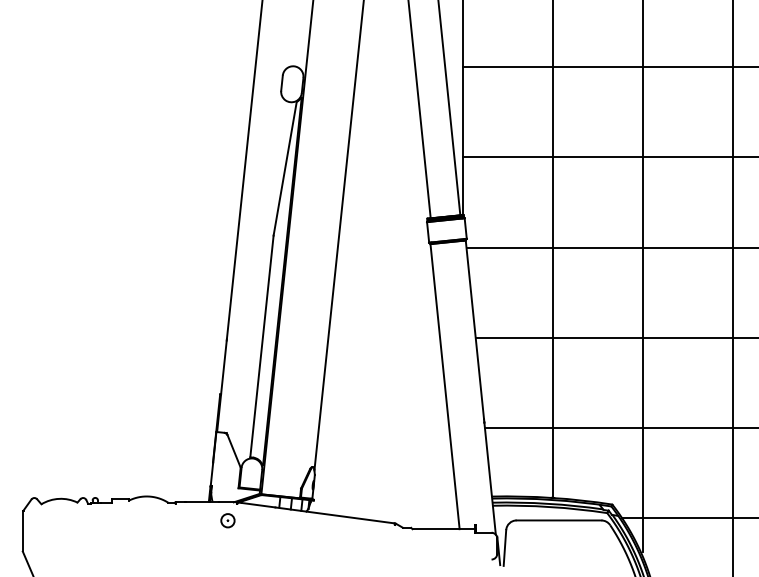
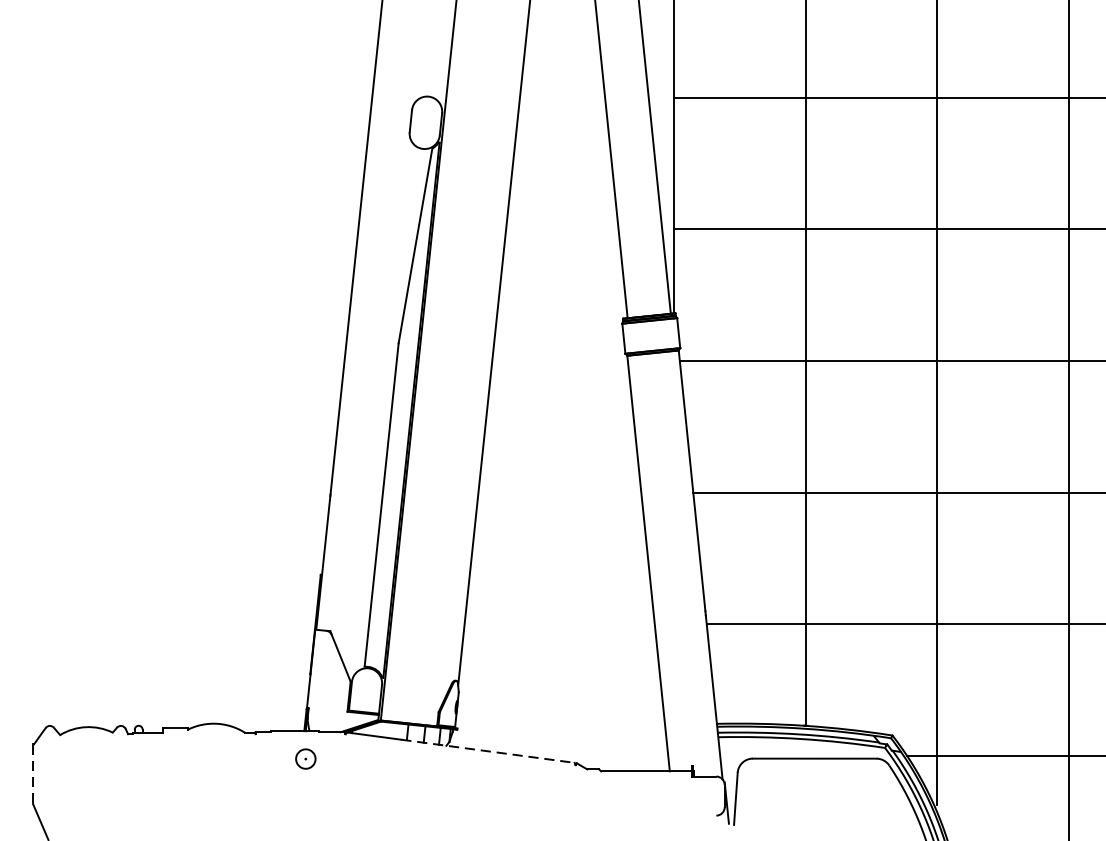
line: (335, 515) -> (488, 751), solid -> dashed
part: (227, 520) -> (305, 758), moved
line: (22, 530) -> (32, 773), solid -> dashed

